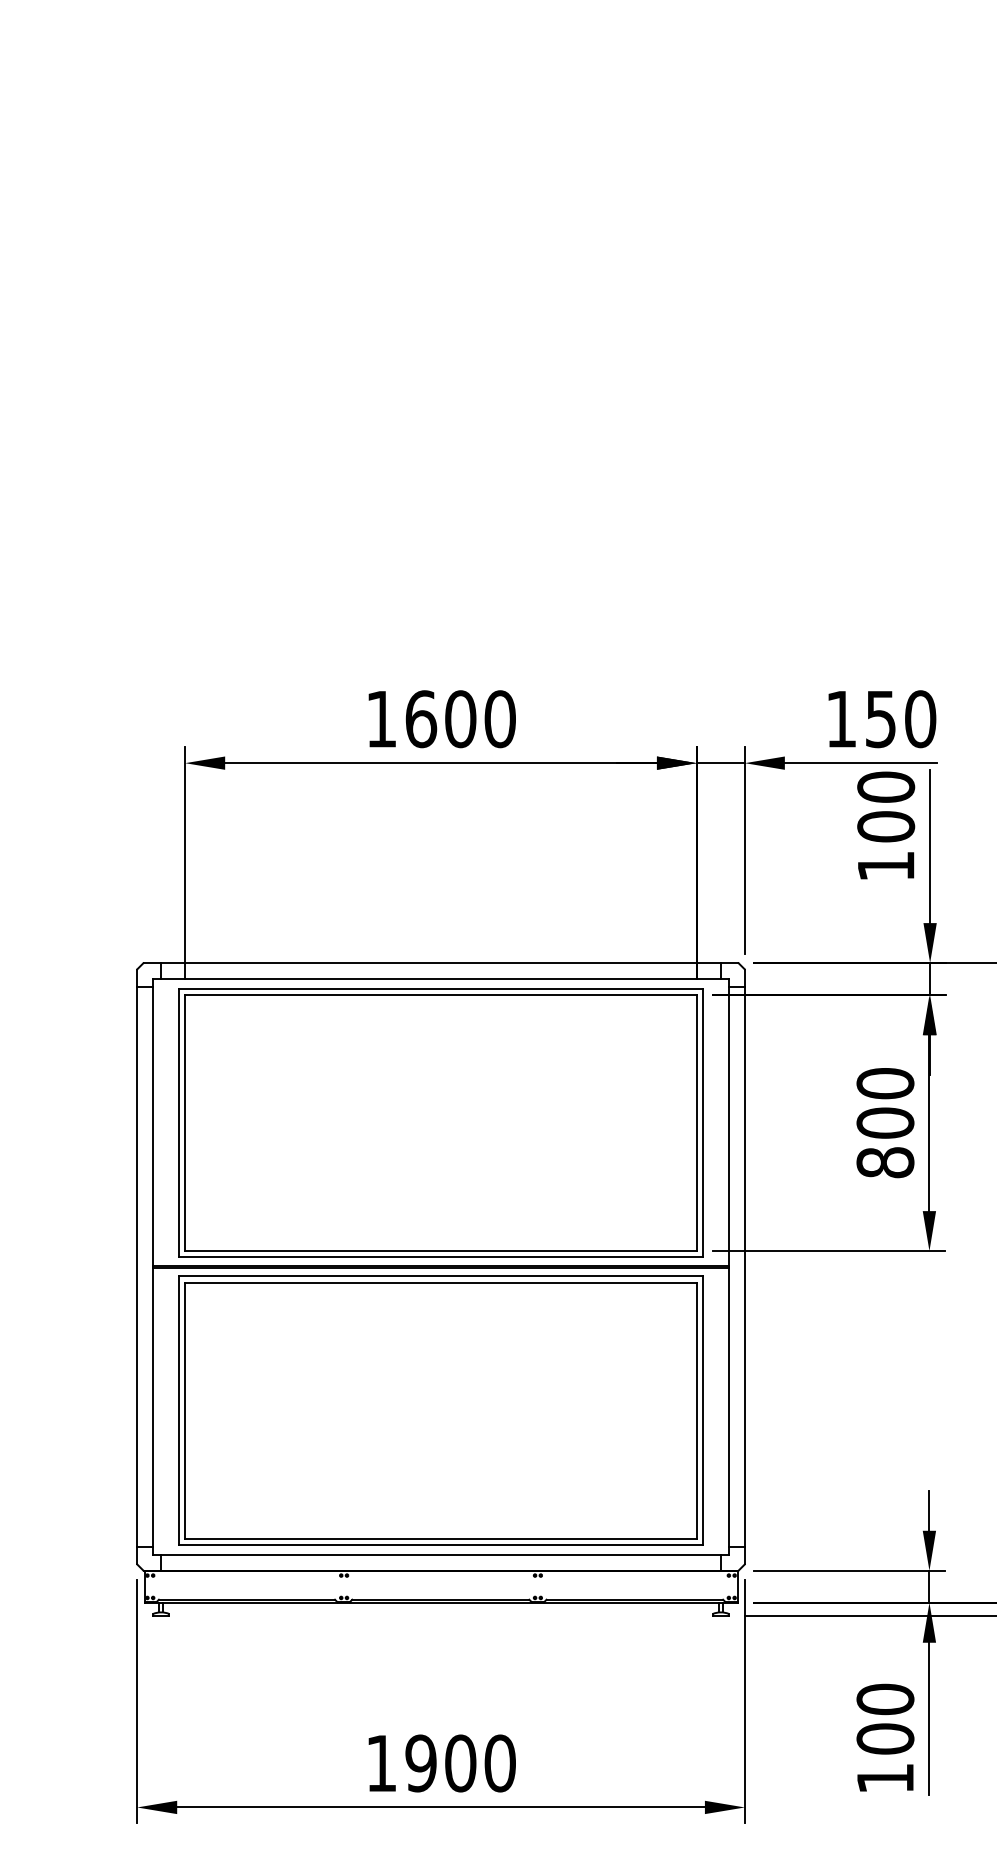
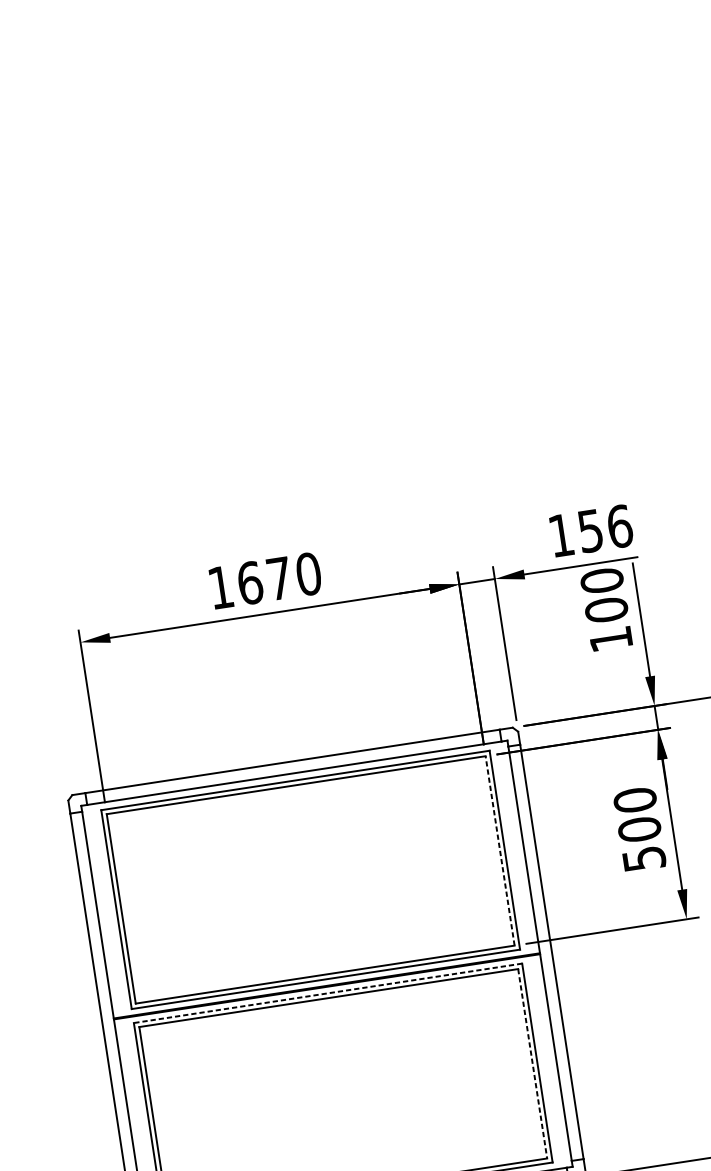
text: (460, 719) -> (279, 578), 1600 -> 1670
text: (920, 719) -> (619, 526), 150 -> 156
line: (696, 1123) -> (499, 851), solid -> dashed
text: (885, 1162) -> (644, 858), 800 -> 500
line: (440, 1276) -> (327, 993), solid -> dashed
line: (696, 1410) -> (532, 1063), solid -> dashed

